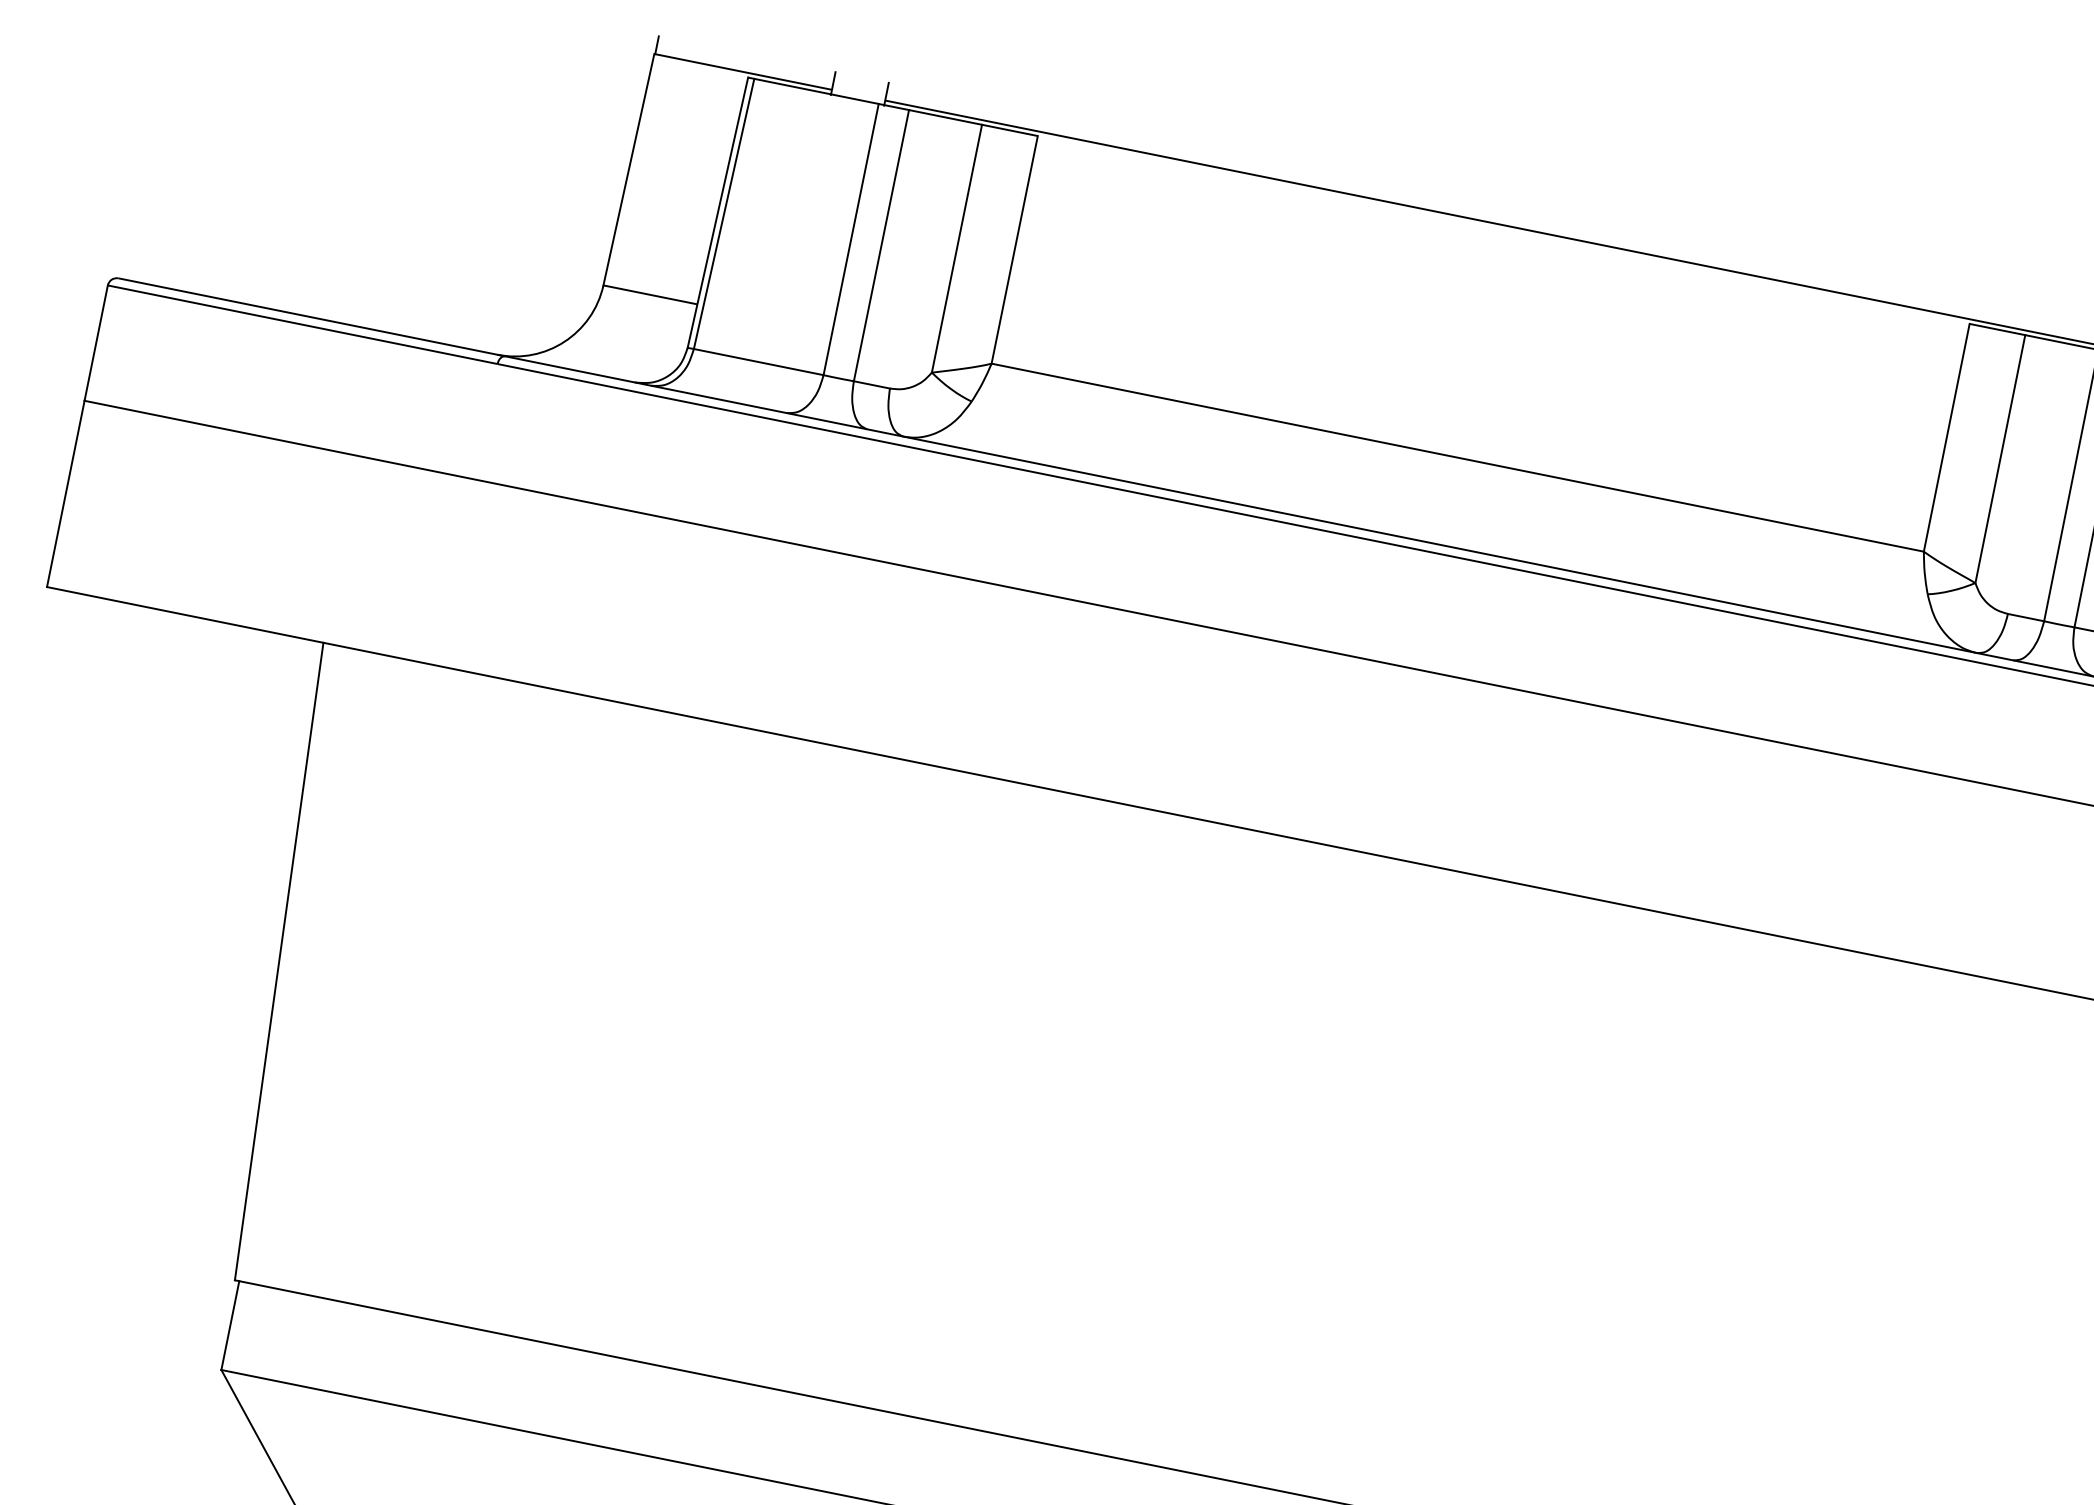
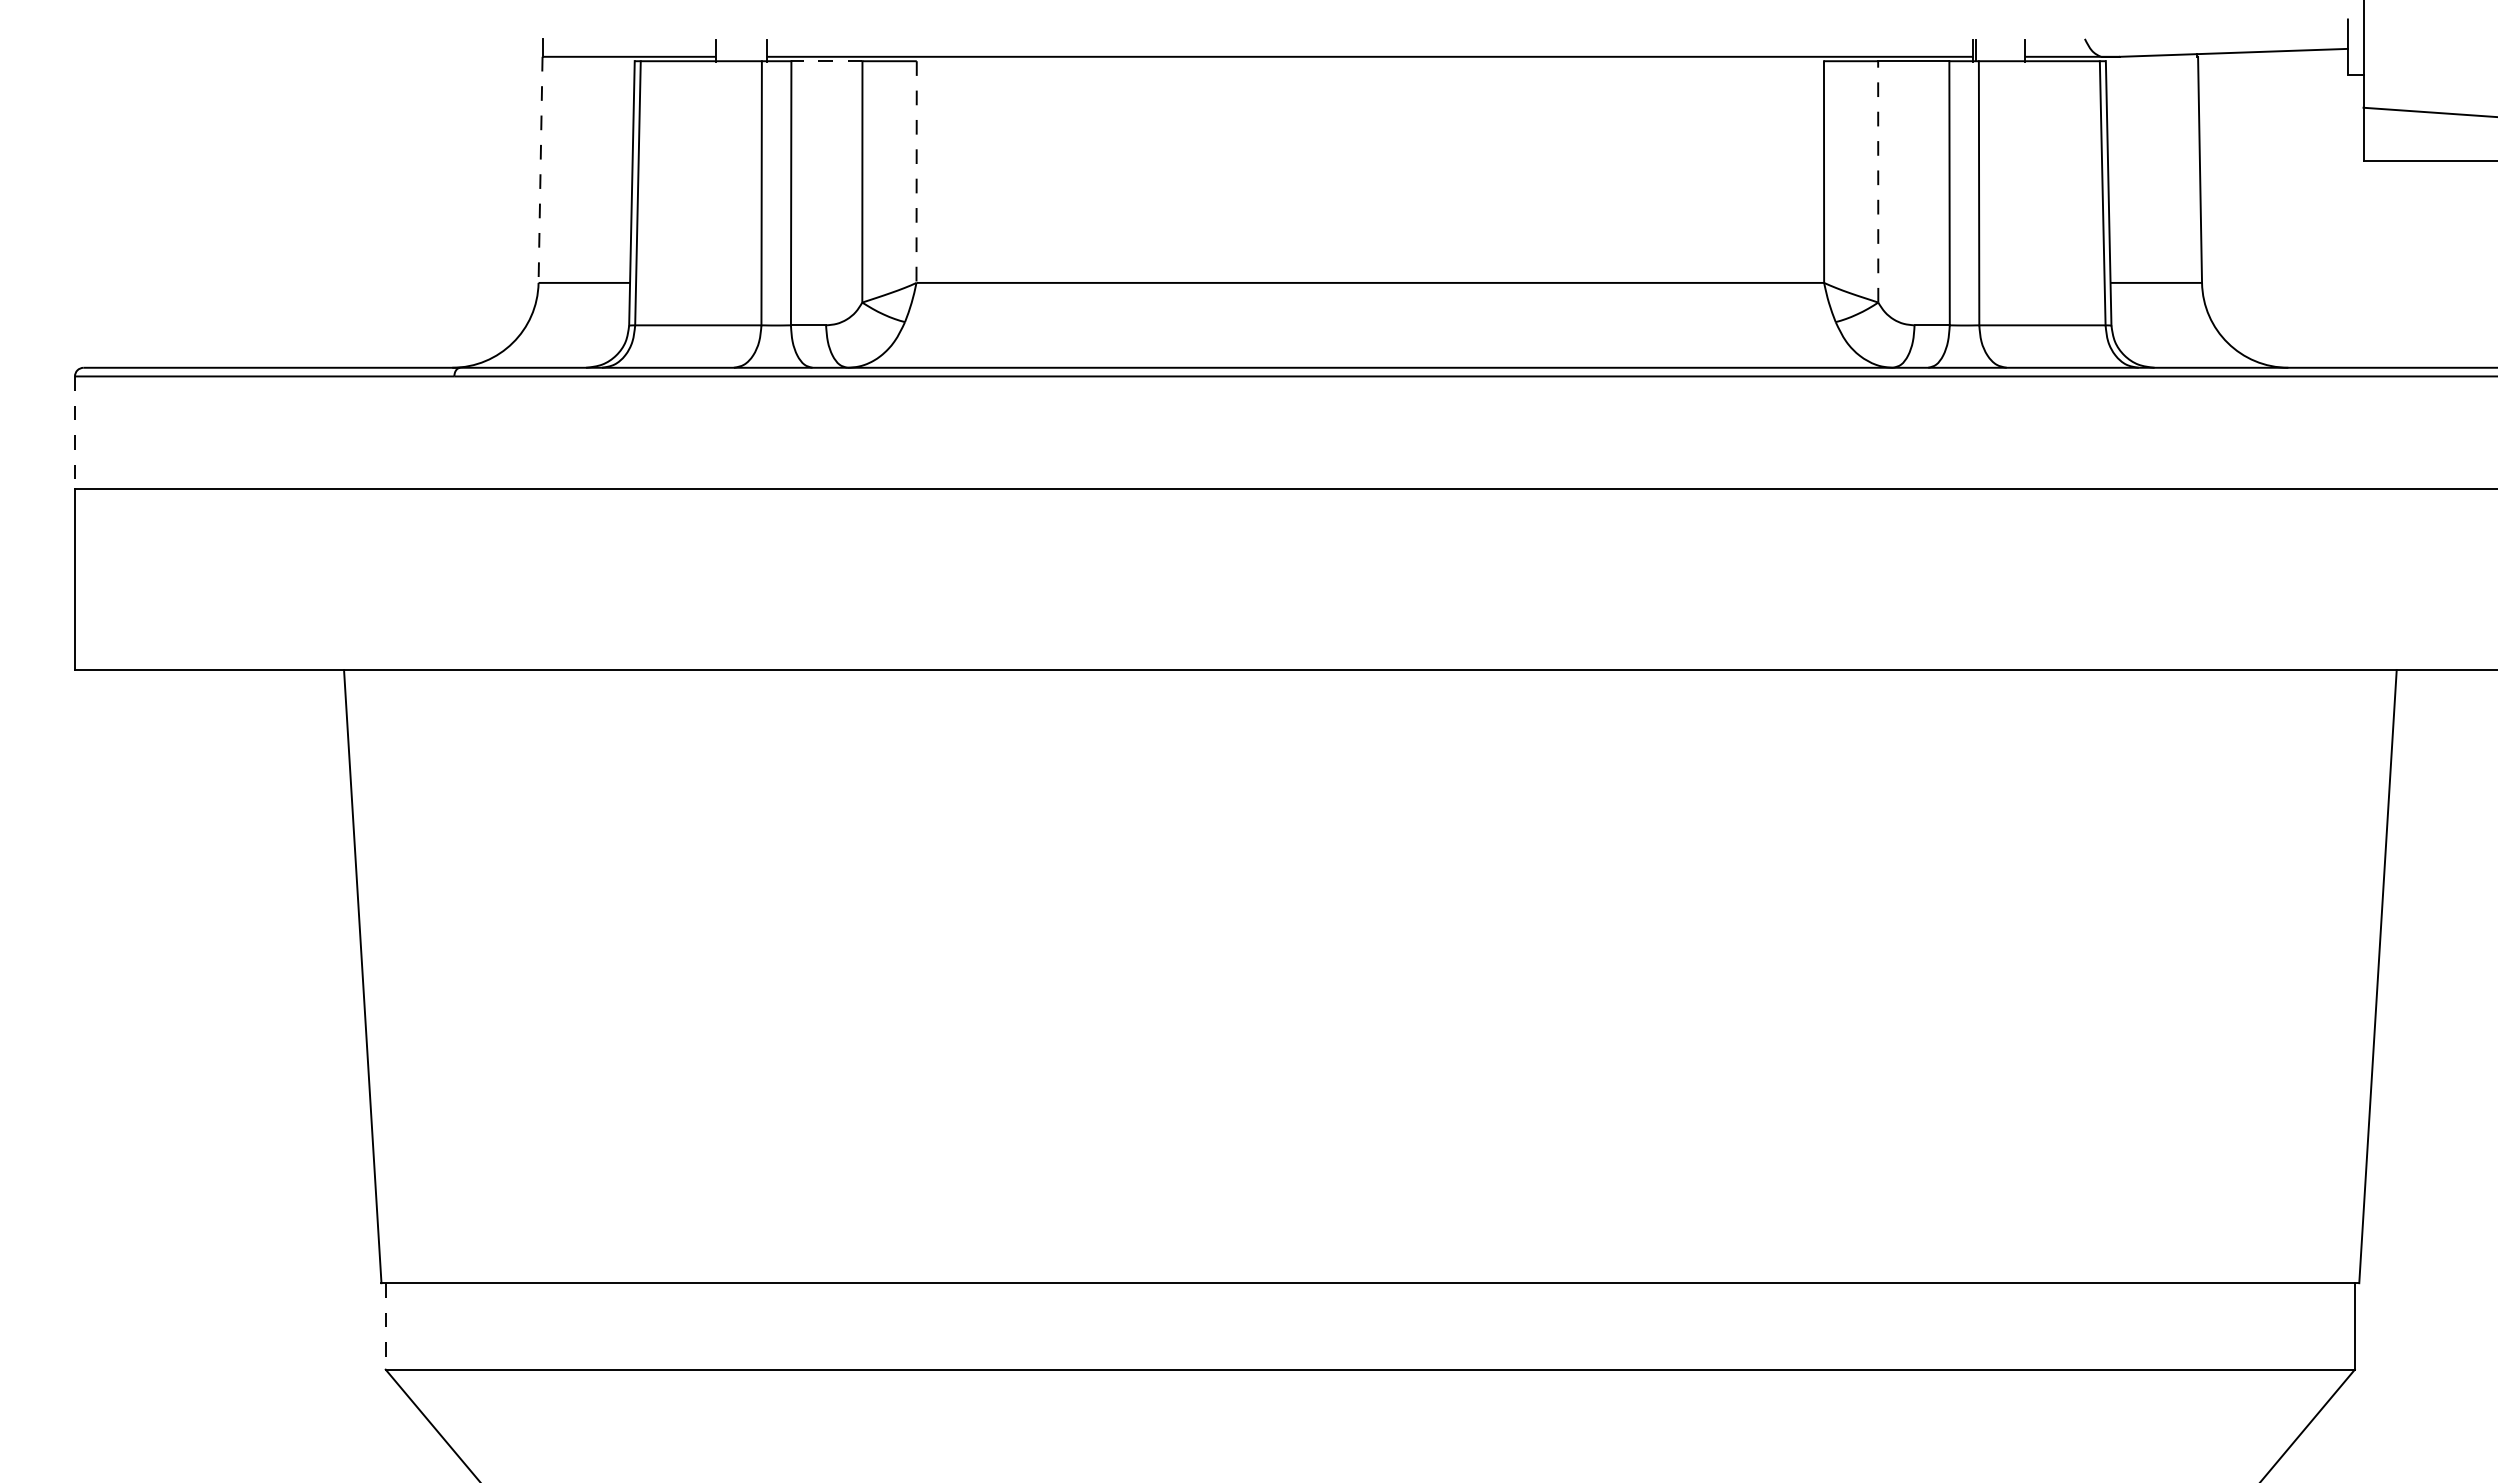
line: (945, 117) -> (826, 61), solid -> dashed
line: (628, 170) -> (540, 170), solid -> dashed
line: (1014, 250) -> (916, 172), solid -> dashed
line: (95, 343) -> (74, 433), solid -> dashed
line: (2000, 458) -> (1878, 181), solid -> dashed
line: (230, 1325) -> (385, 1326), solid -> dashed

